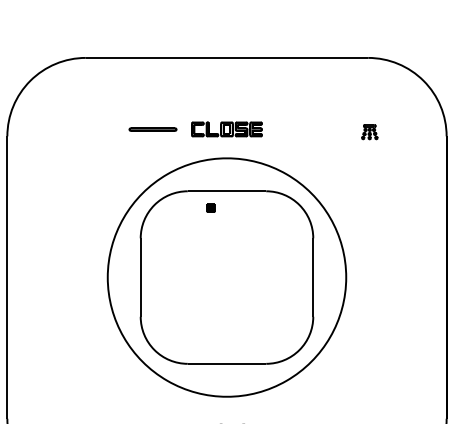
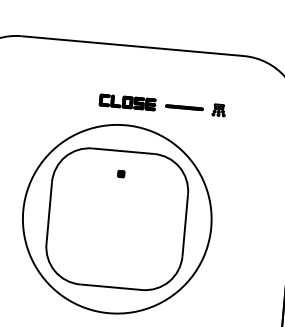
line: (152, 129) -> (184, 107), moved
part: (369, 132) -> (218, 110), moved
part: (210, 207) -> (120, 173), moved

